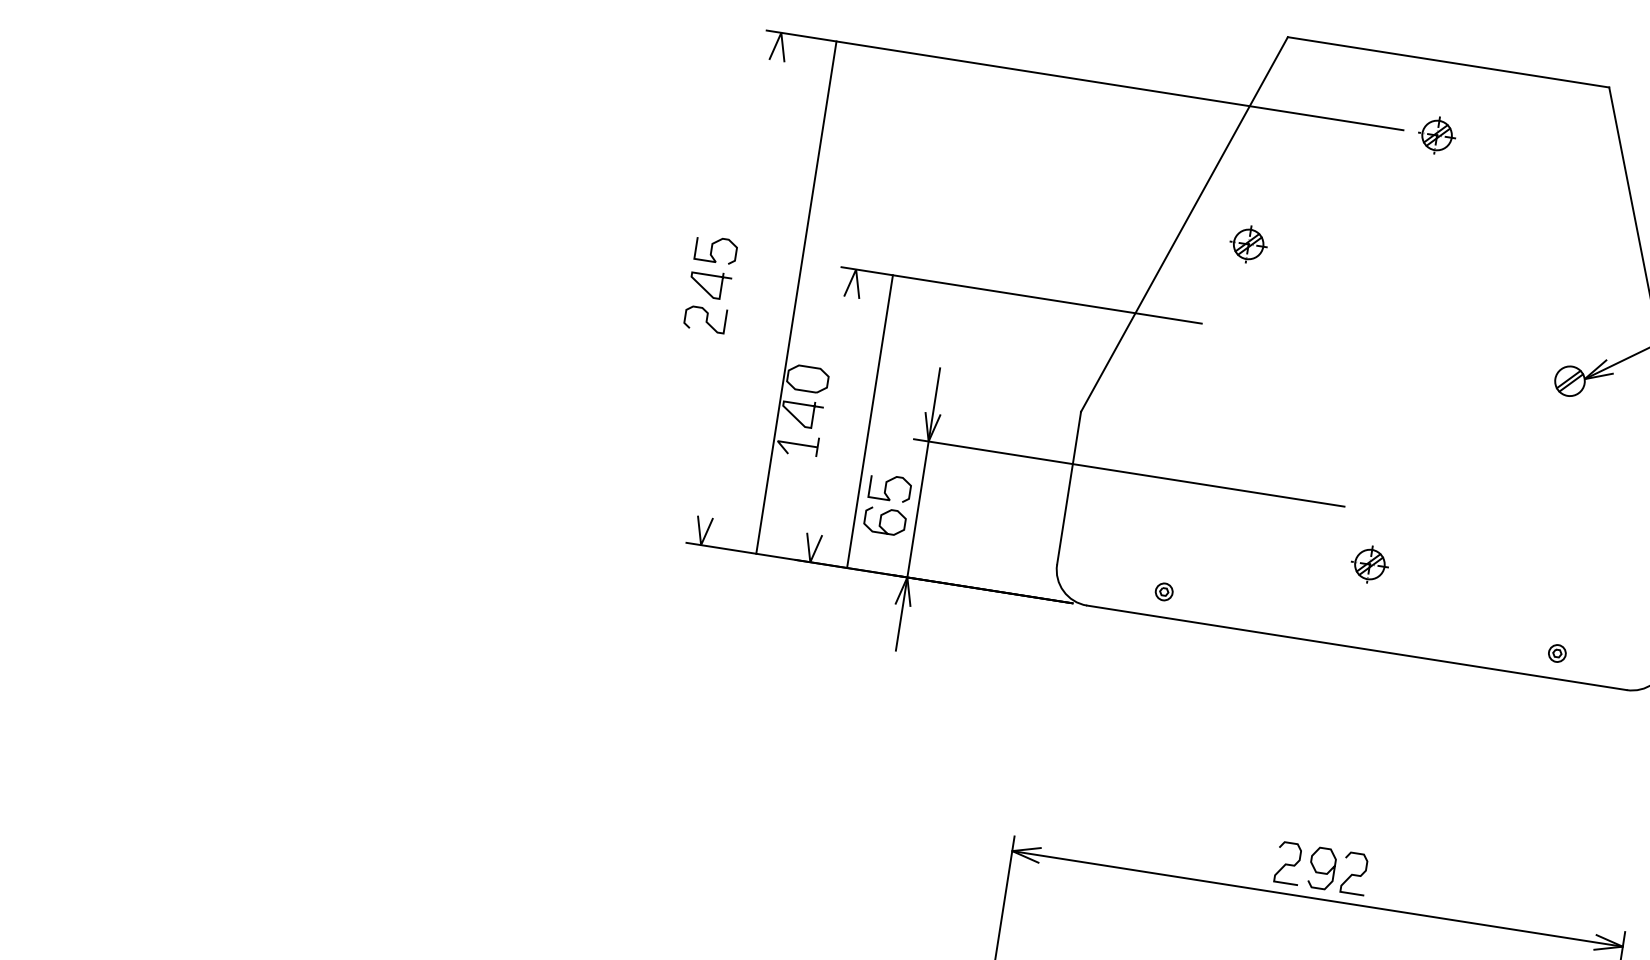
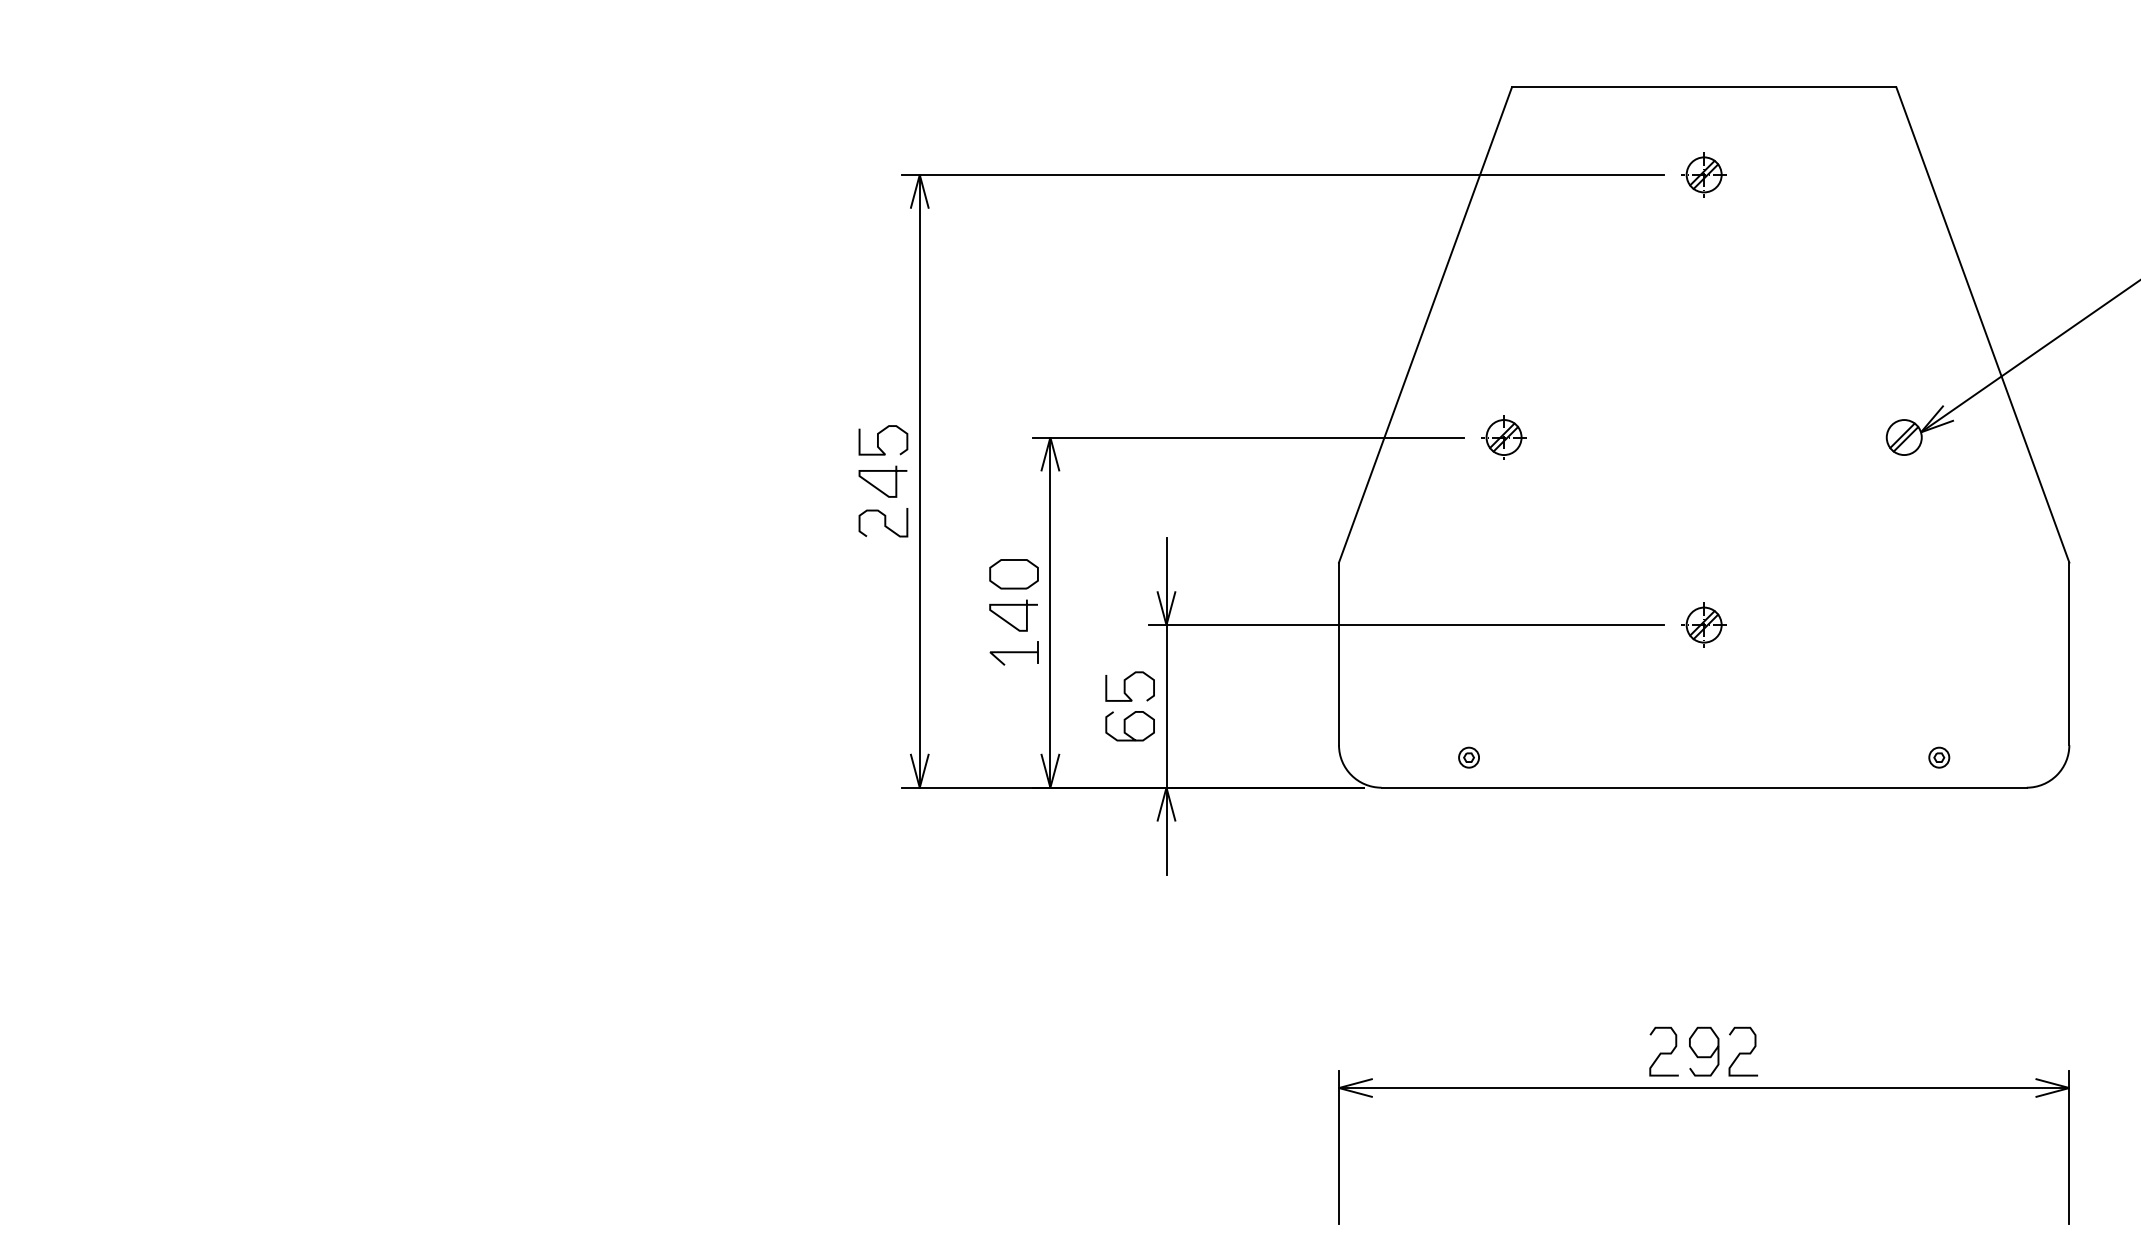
part: (1248, 244) -> (1503, 437), moved
line: (796, 296) -> (919, 480), moved
line: (870, 421) -> (1050, 612), moved
part: (1369, 563) -> (1703, 624), moved

